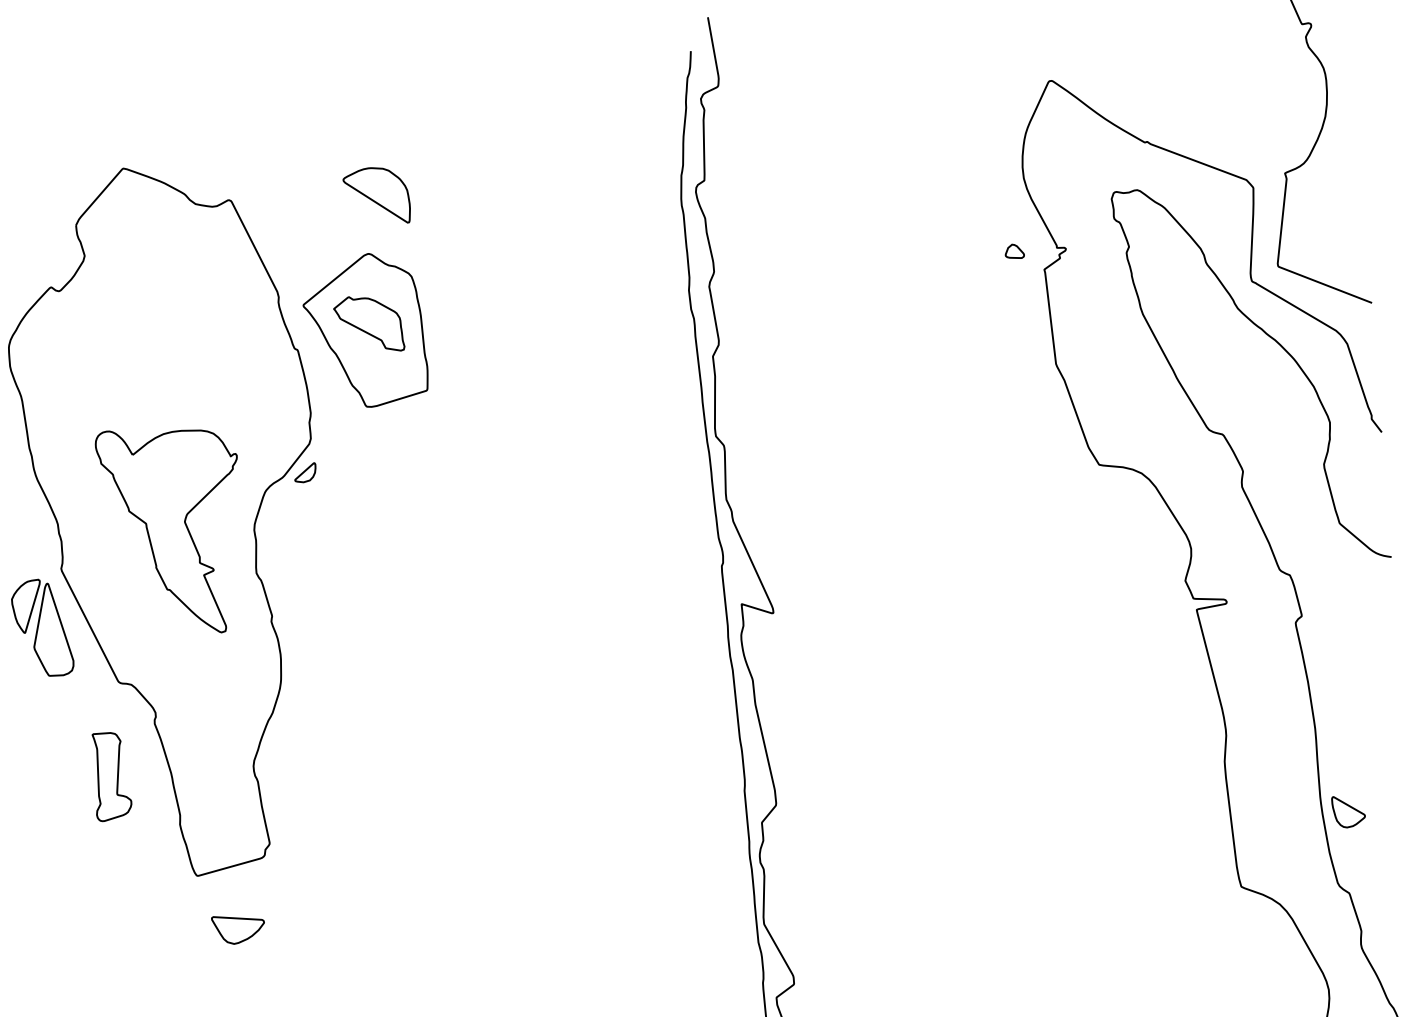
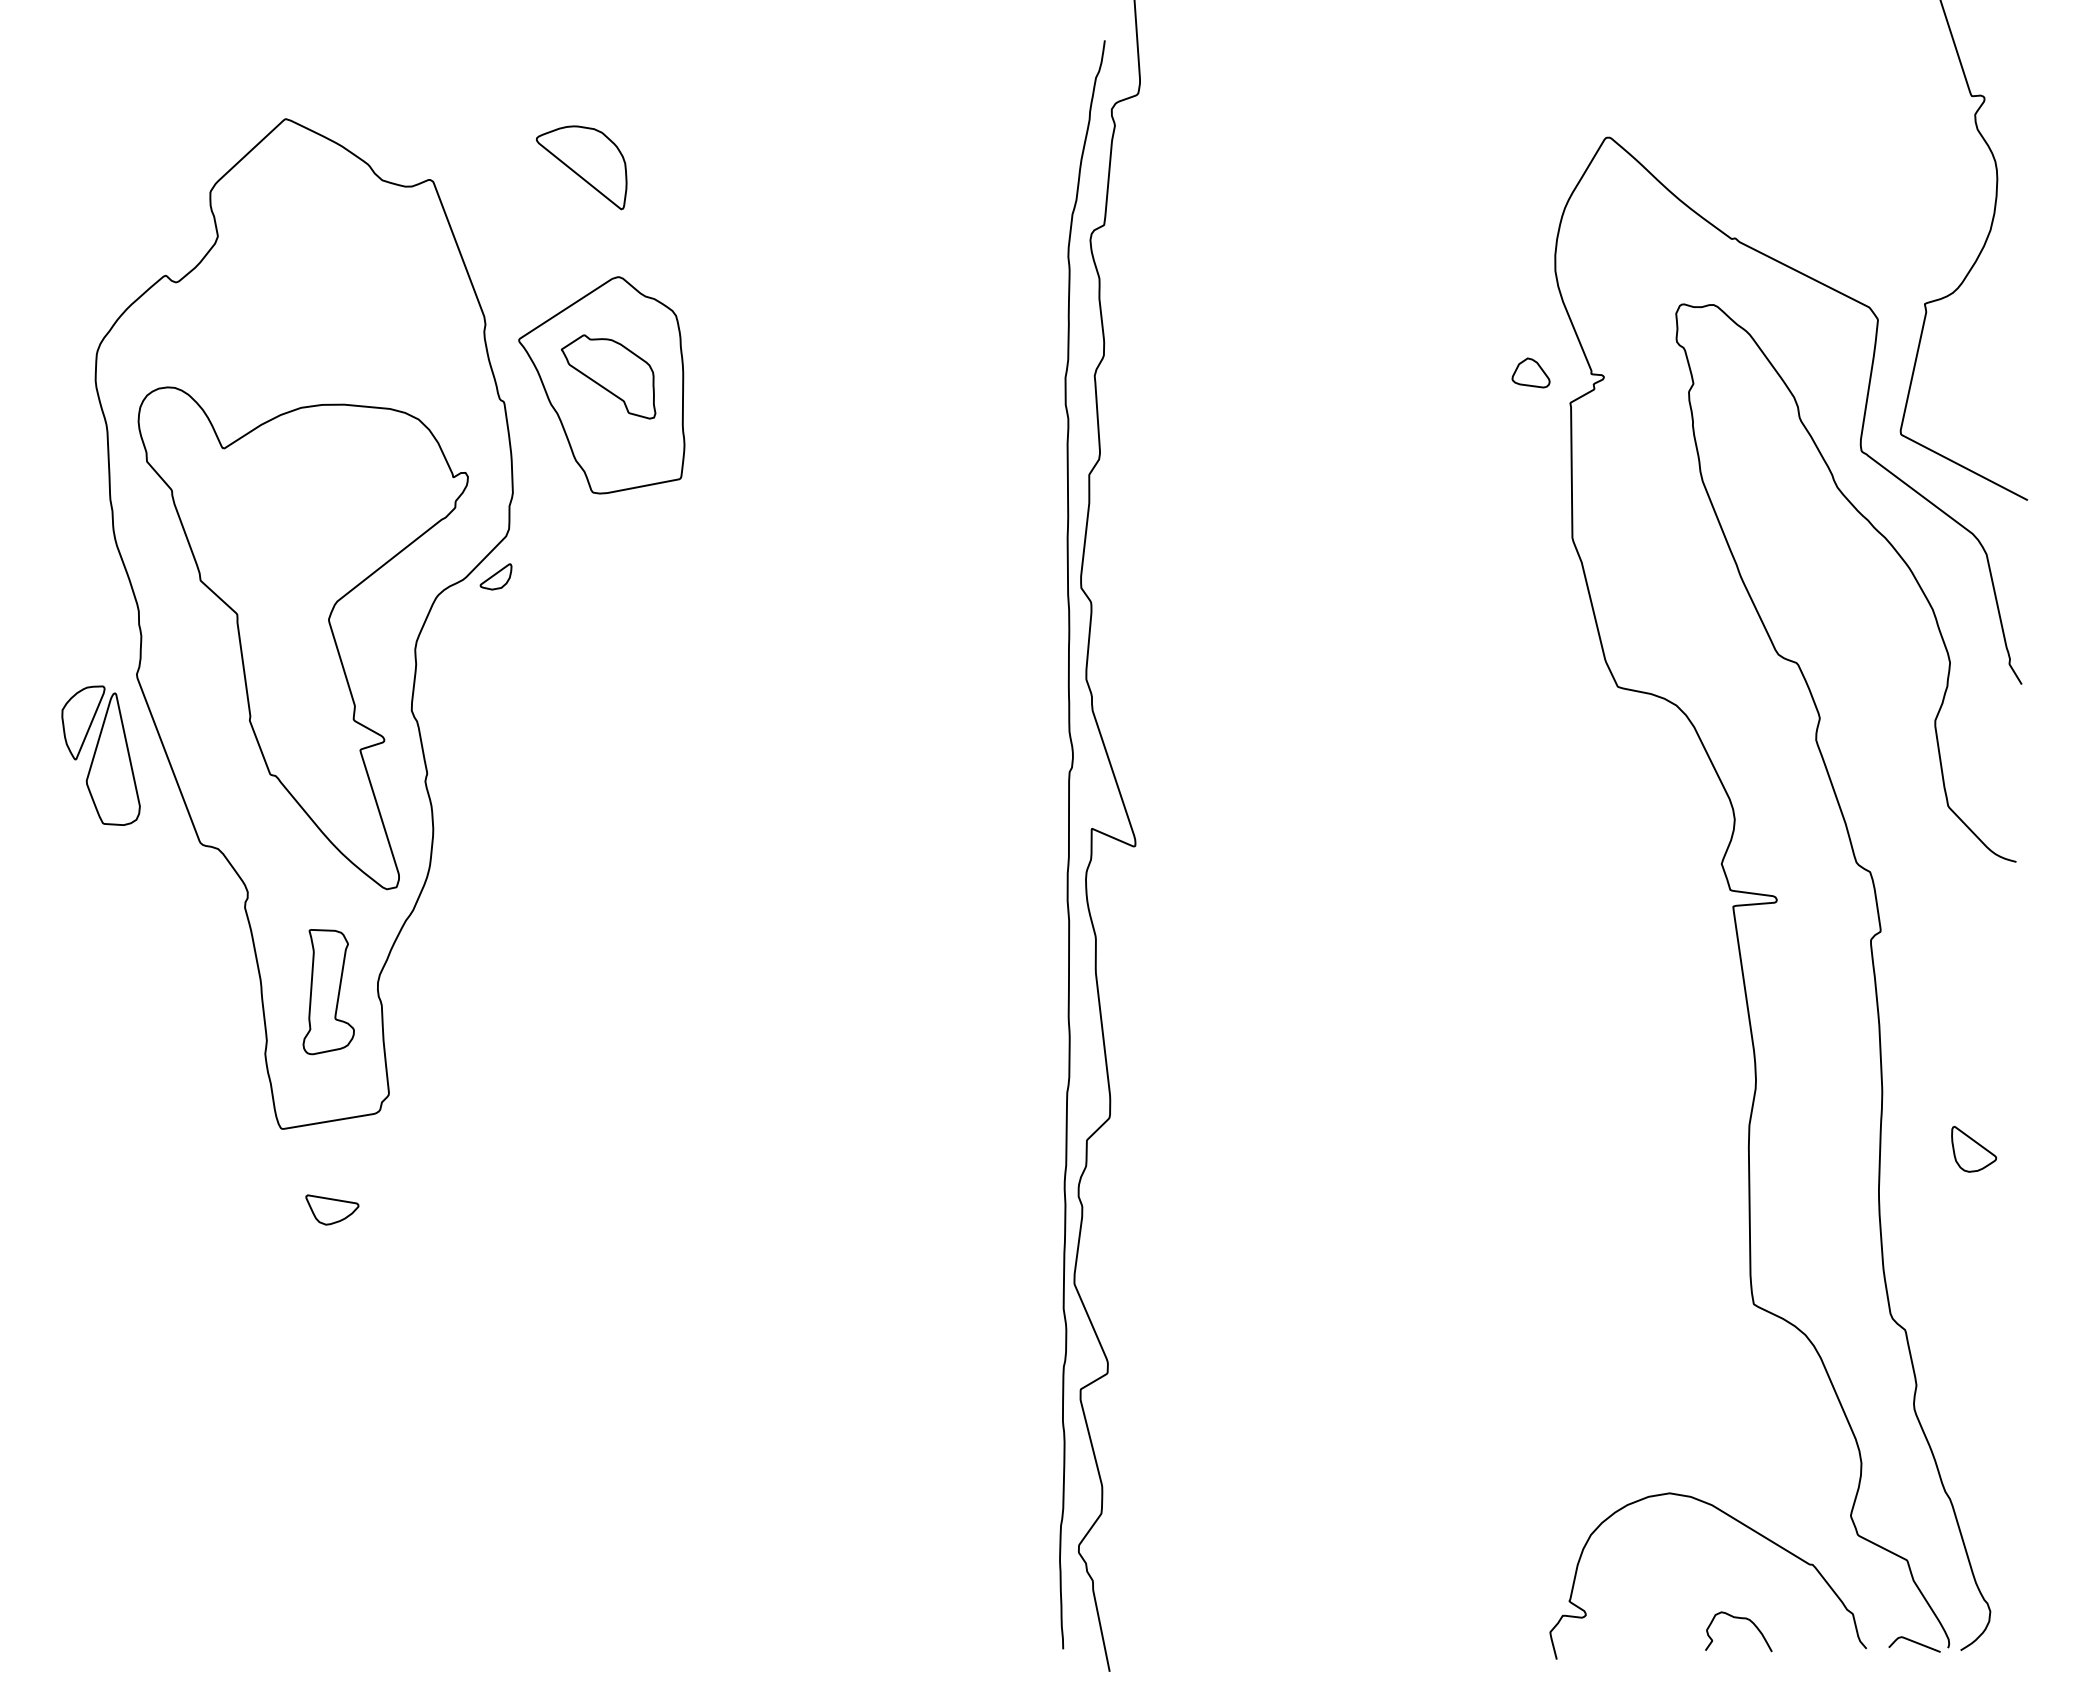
part: (376, 196) -> (581, 167), moved
part: (1014, 251) -> (1530, 372), size x1.43
part: (174, 530) -> (302, 638), size x1.67
part: (110, 776) -> (328, 992), moved
part: (1349, 811) -> (1974, 1149), moved
part: (238, 928) -> (332, 1209), size x0.71

